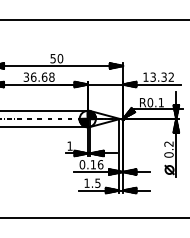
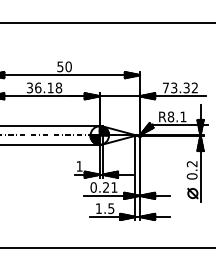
text: (44, 76) -> (50, 87), 36.68 -> 36.18
text: (145, 76) -> (165, 87), 13.32 -> 73.32
text: (150, 102) -> (171, 116), R0.1 -> R8.1
text: (96, 164) -> (109, 187), 0.16 -> 0.21

